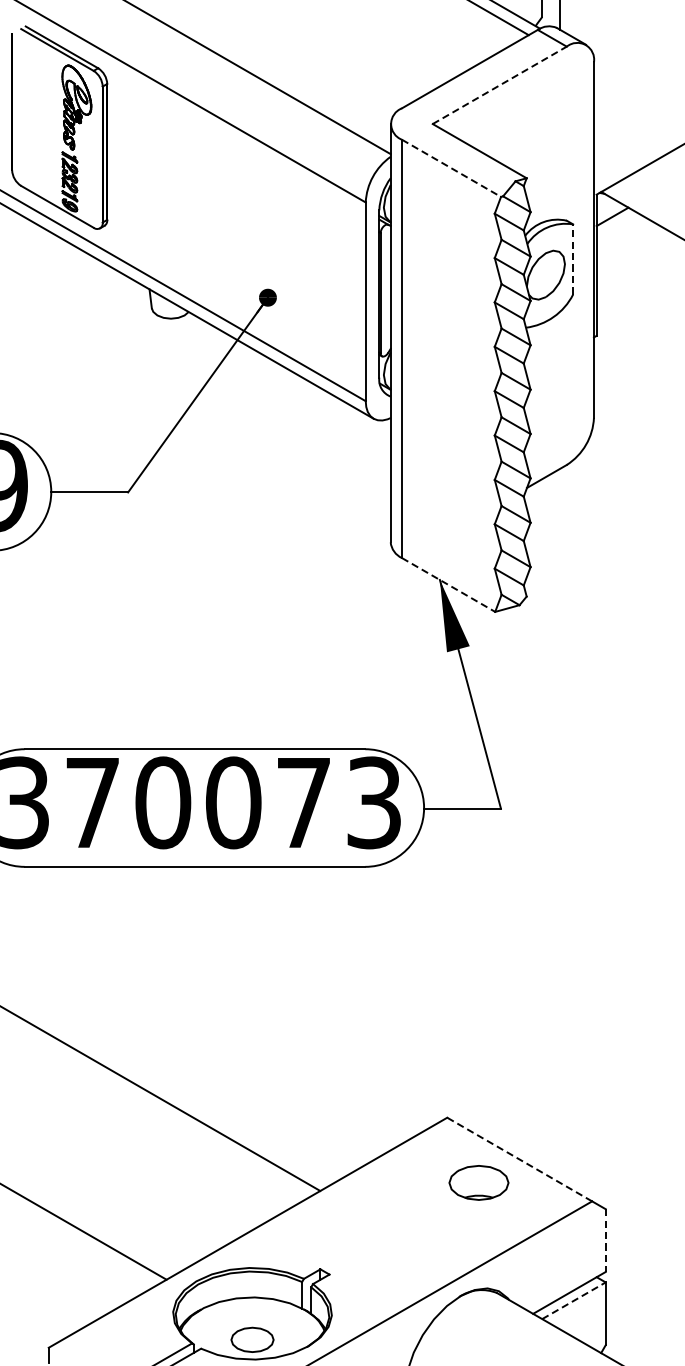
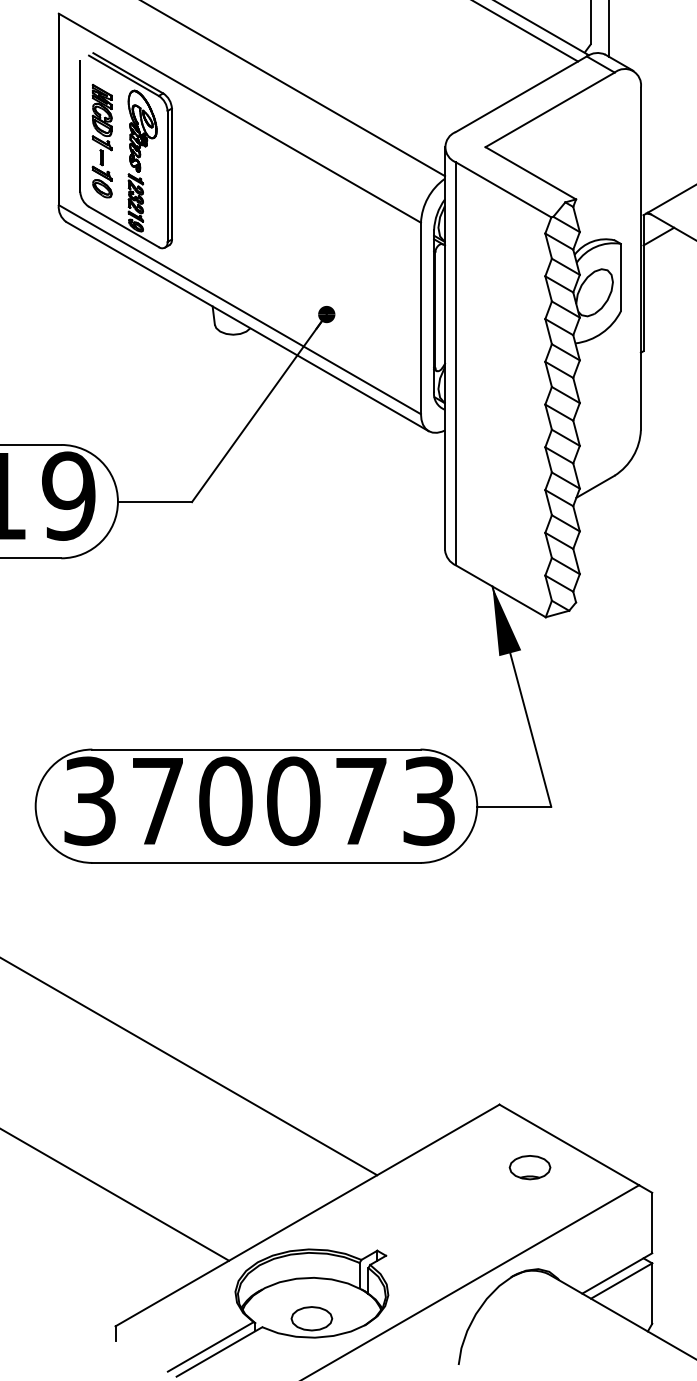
line: (500, 84) -> (550, 109), dashed -> solid
part: (34, 118) -> (101, 141), added
line: (452, 169) -> (504, 190), dashed -> solid
line: (572, 259) -> (620, 277), dashed -> solid
line: (448, 585) -> (500, 591), dashed -> solid
line: (519, 1159) -> (569, 1144), dashed -> solid
part: (478, 1182) -> (529, 1167), size x0.71
line: (606, 1241) -> (652, 1223), dashed -> solid
line: (574, 1300) -> (622, 1280), dashed -> solid

